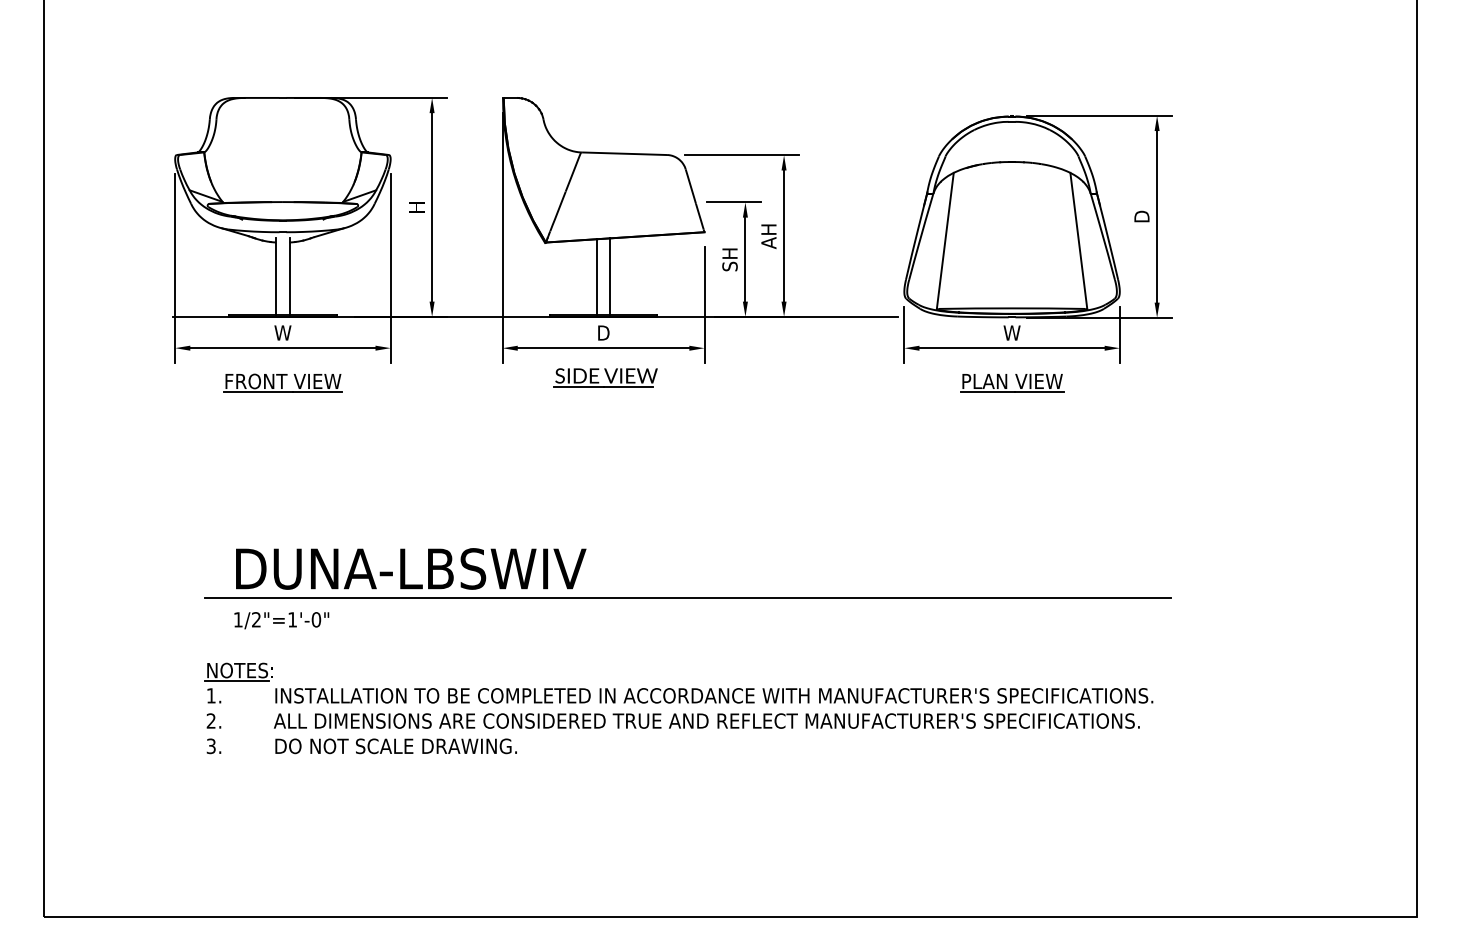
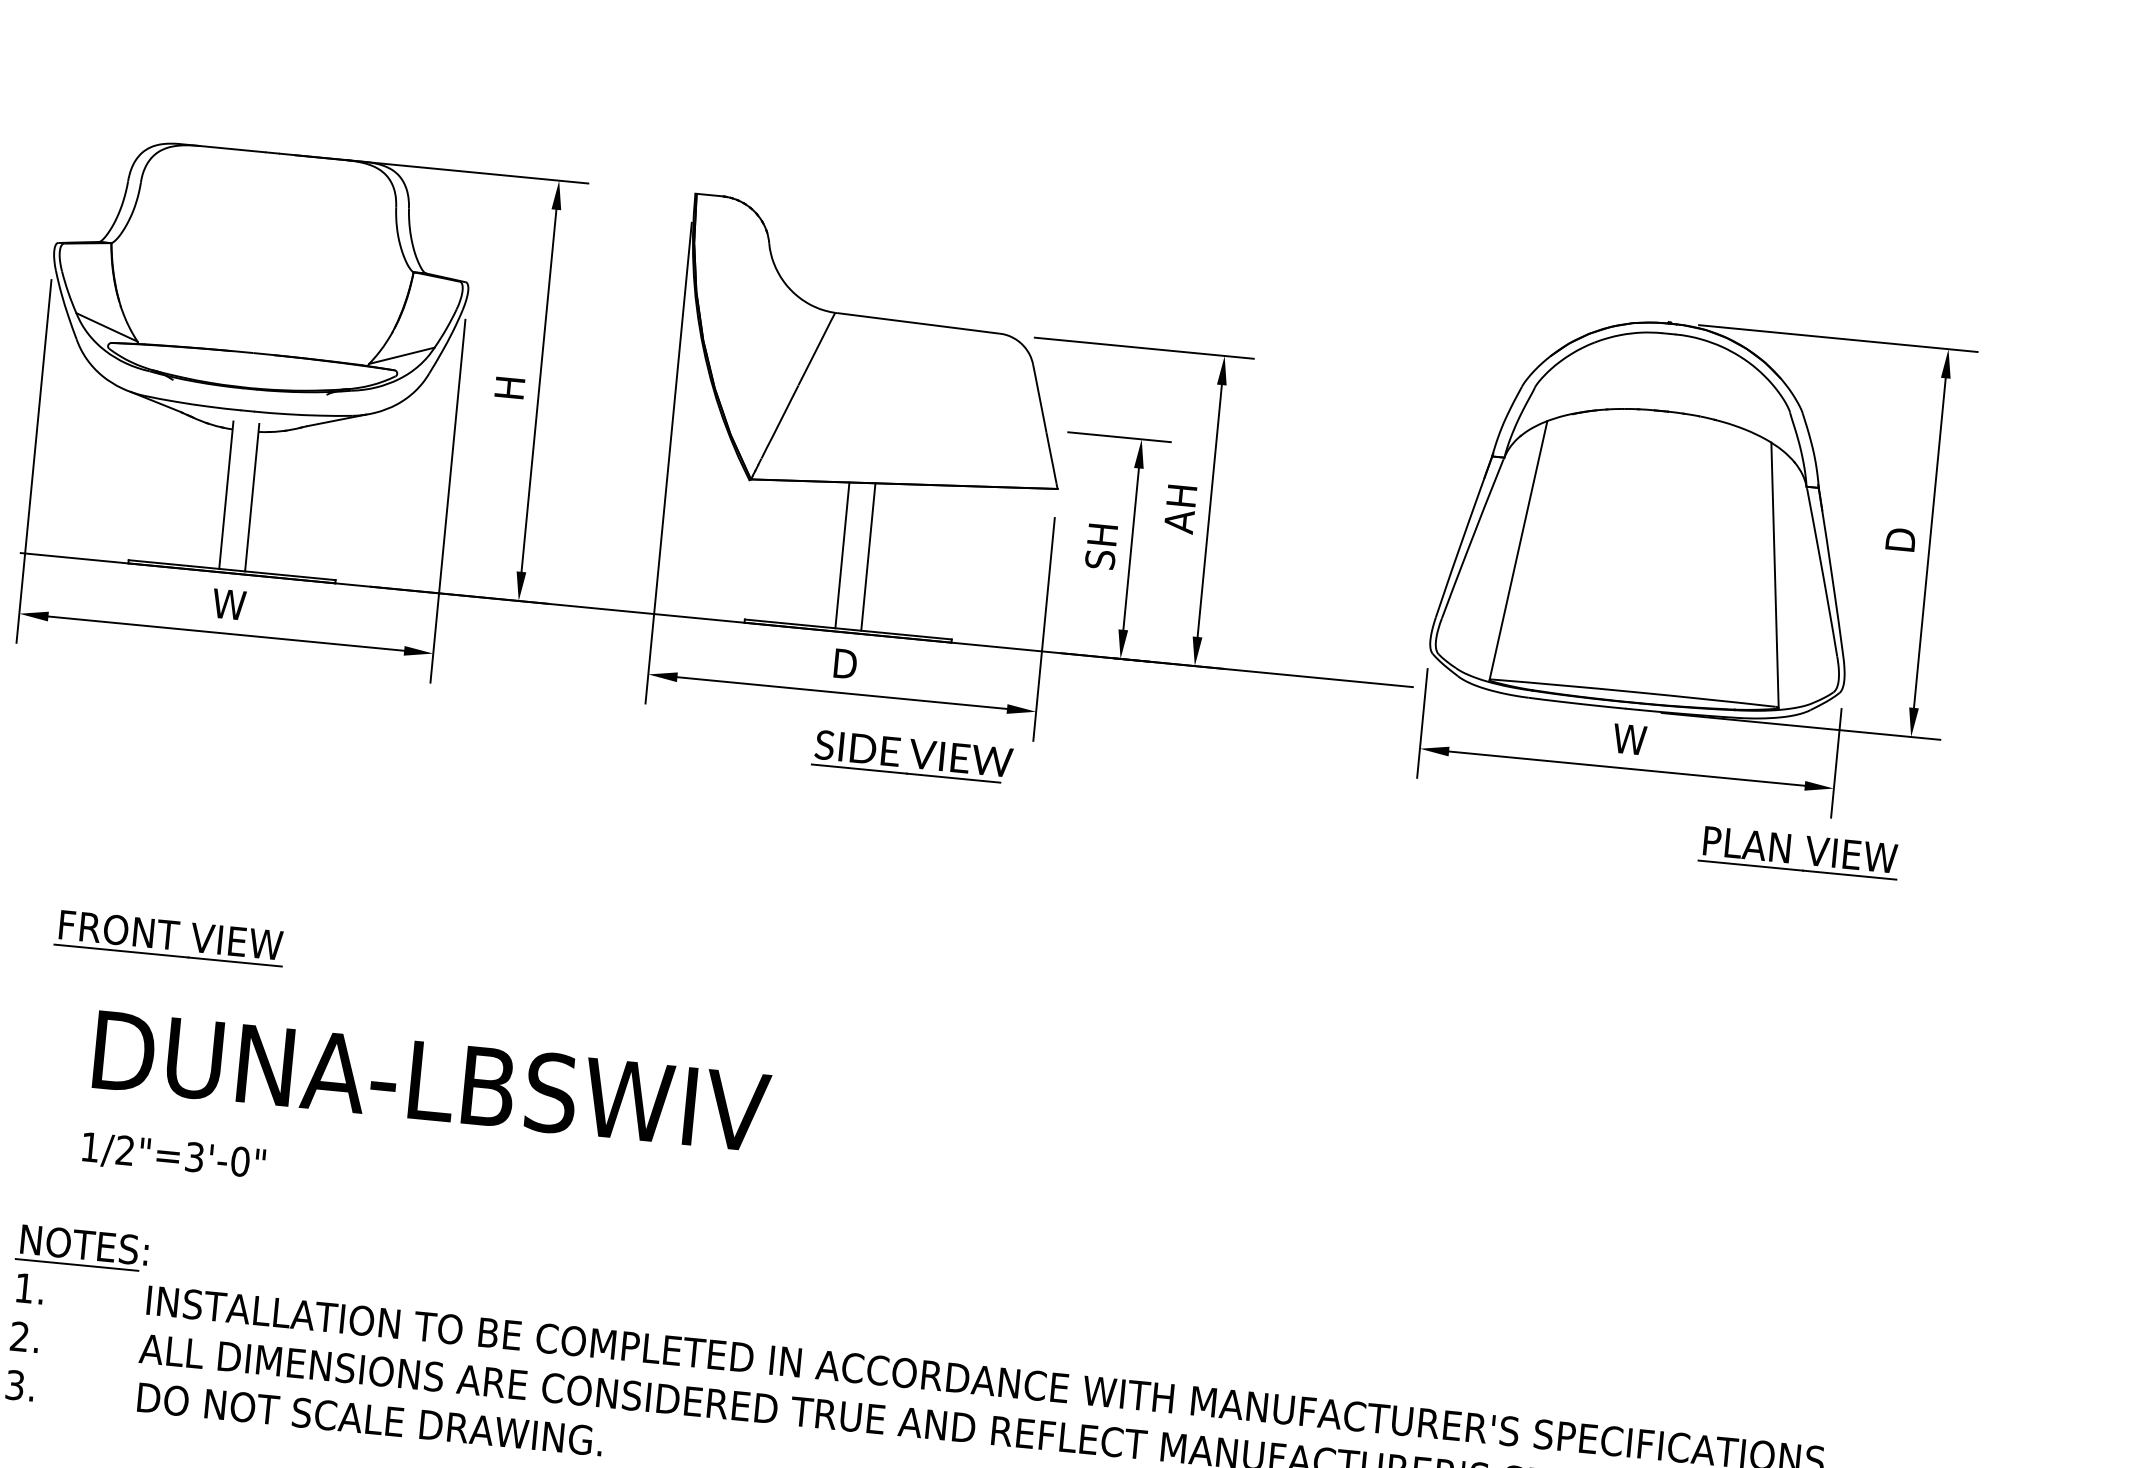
part: (605, 377) -> (911, 756), moved
part: (282, 382) -> (169, 937), moved
part: (1012, 383) -> (1799, 853), moved
line: (687, 598) -> (957, 1189), removed
text: (292, 619) -> (194, 1156), 1/2"=1'-0" -> 1/2"=3'-0"

